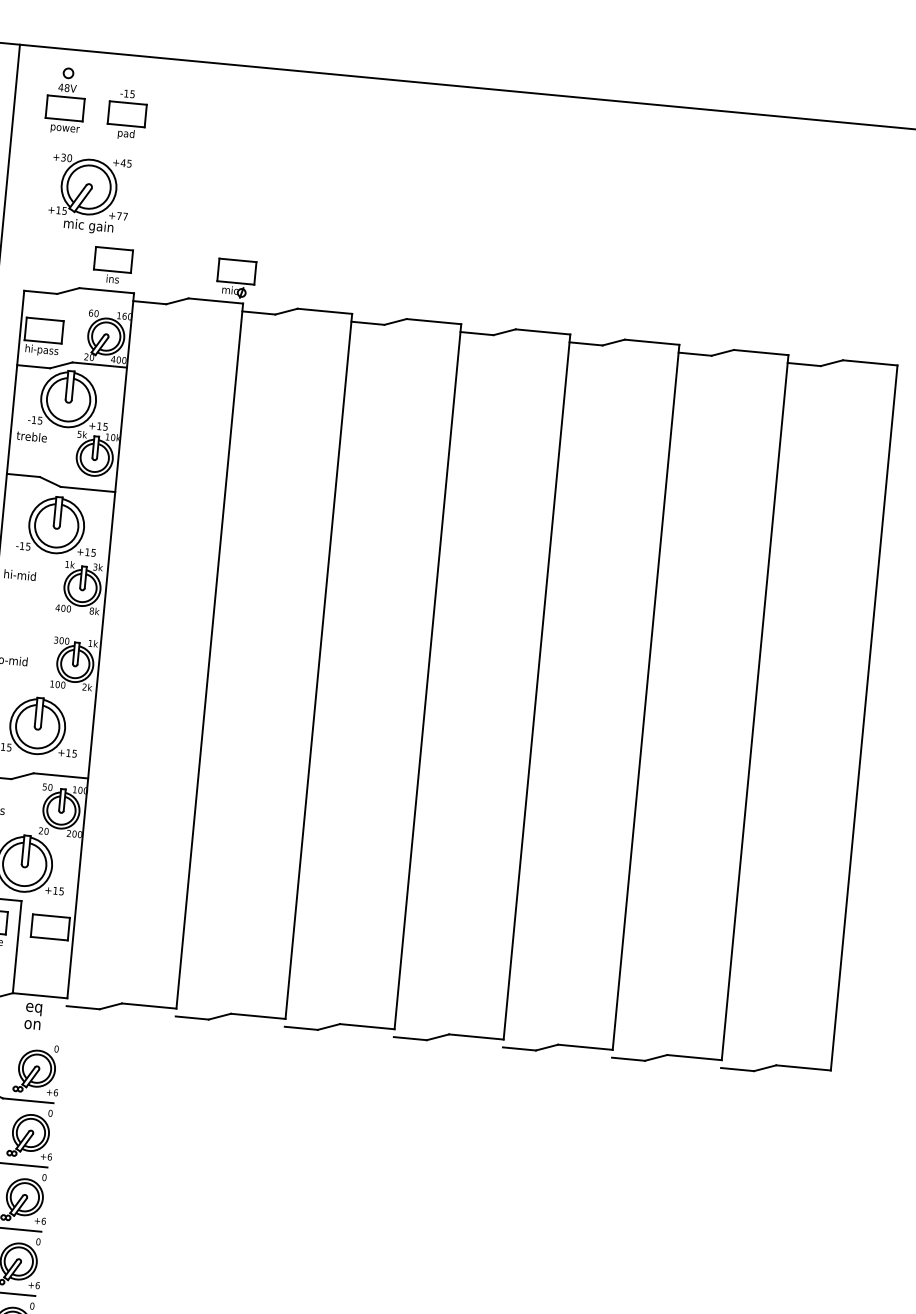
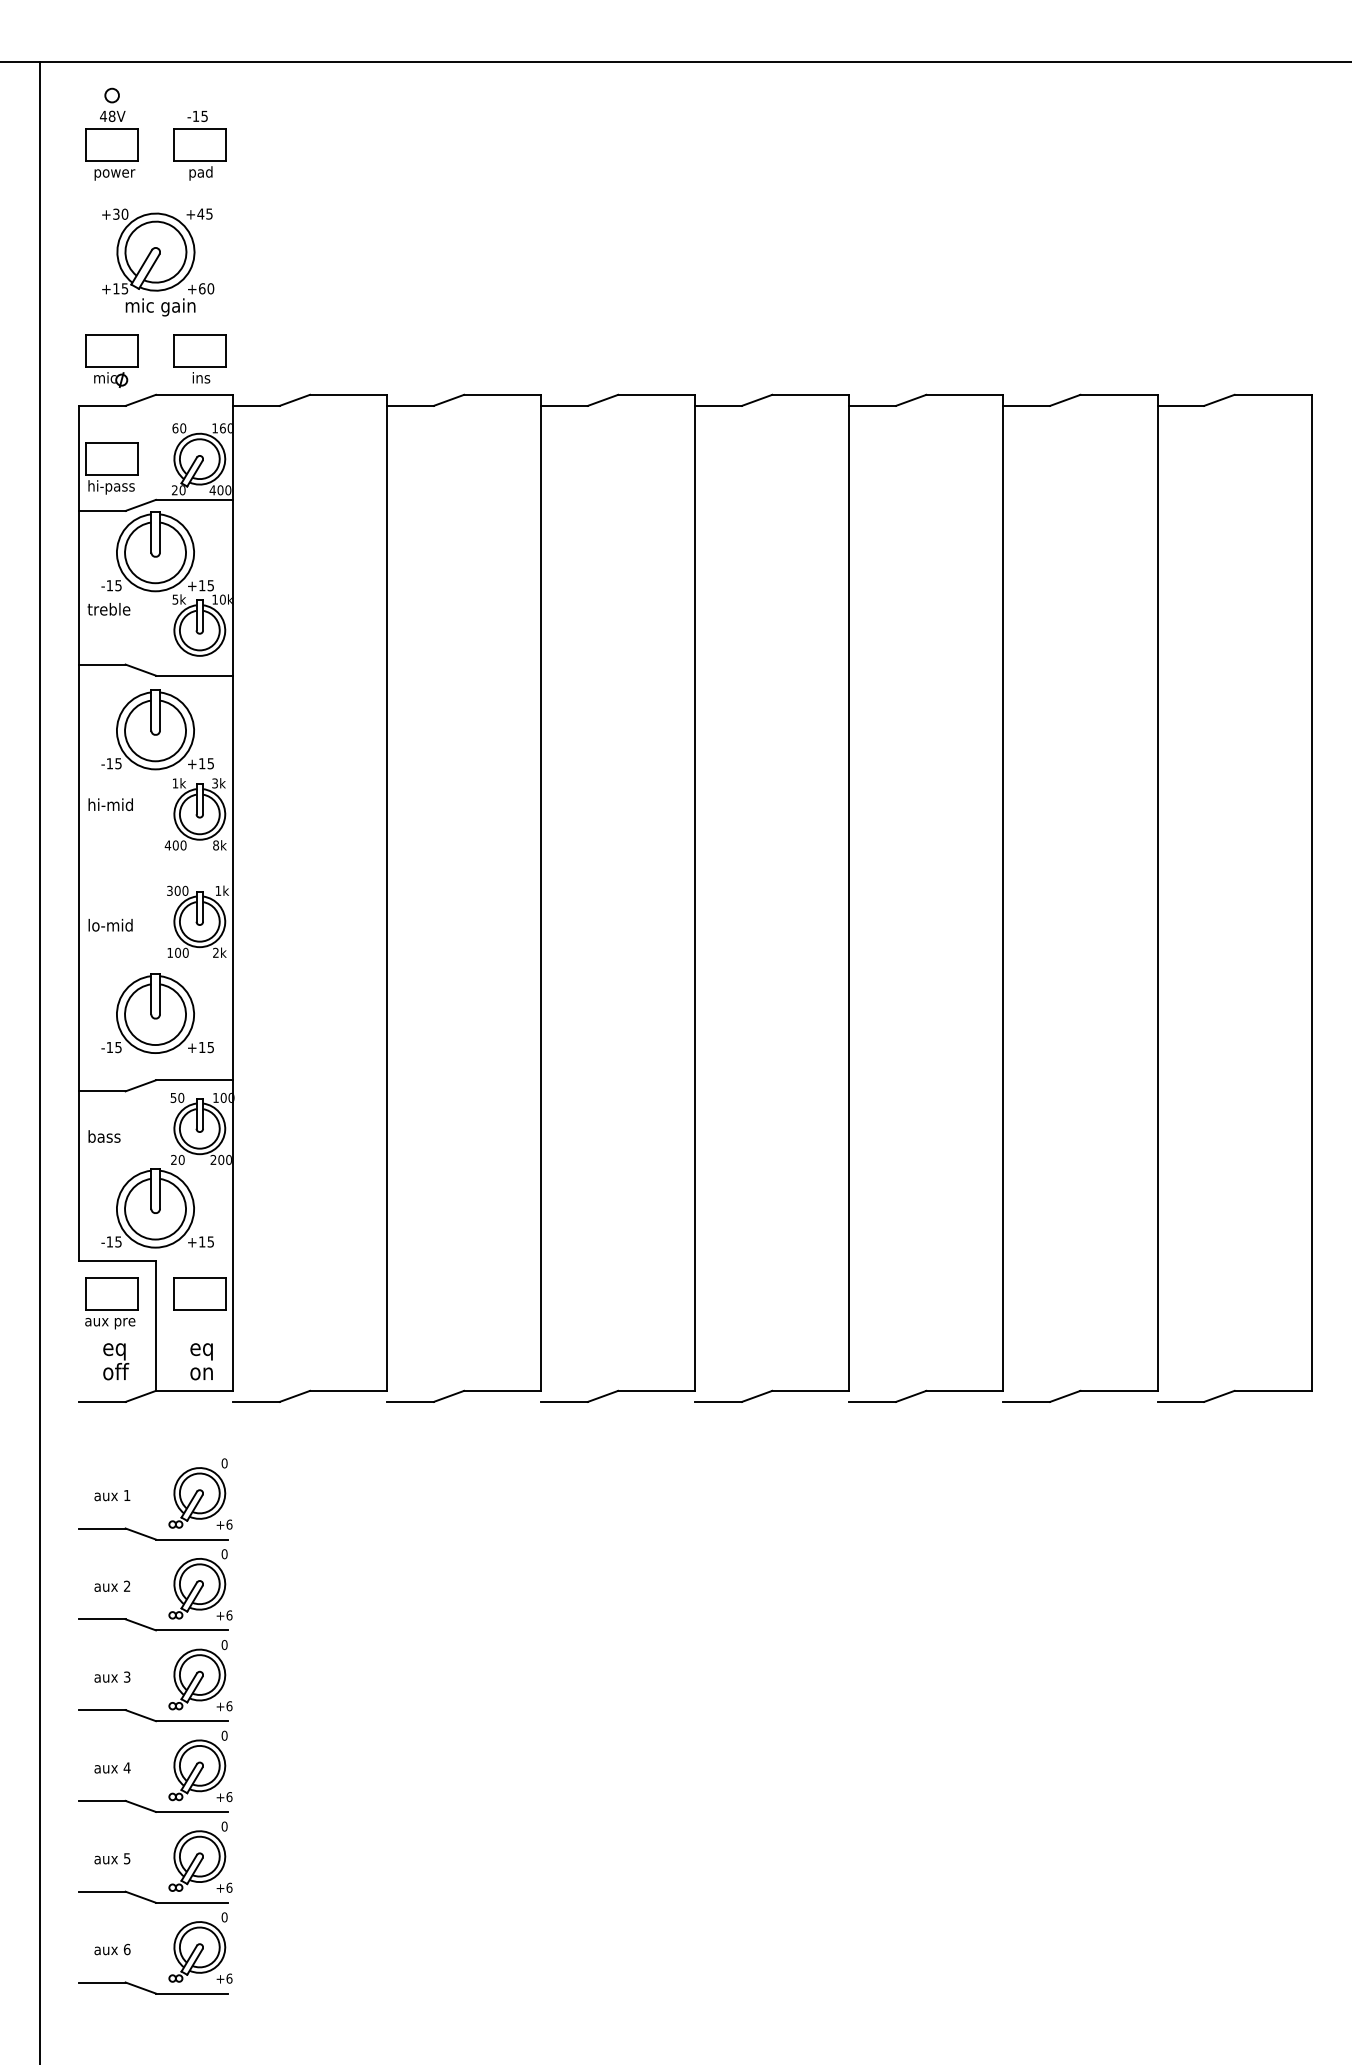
text: (122, 216) -> (206, 288), +77 -> +60
part: (235, 278) -> (111, 360), moved
text: (33, 1016) -> (201, 1361), moved

